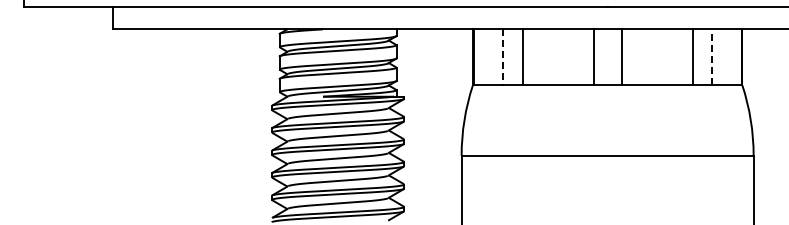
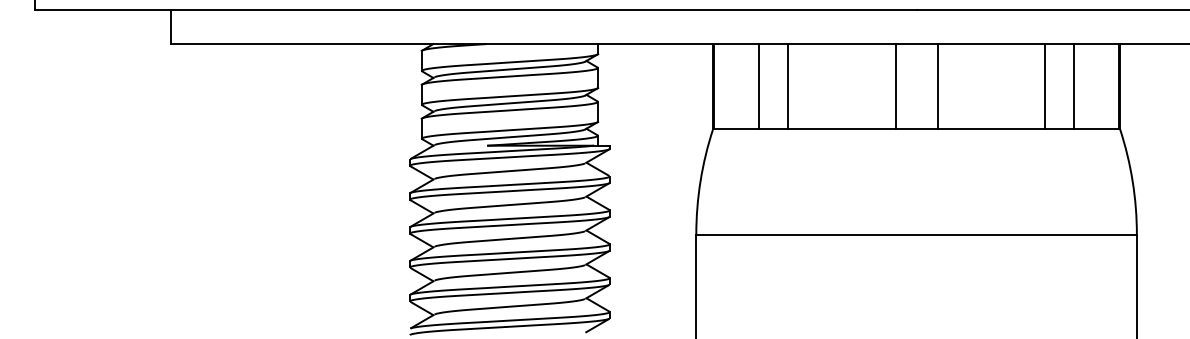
line: (712, 56) -> (1074, 85), dashed -> solid
line: (503, 57) -> (759, 86), dashed -> solid

